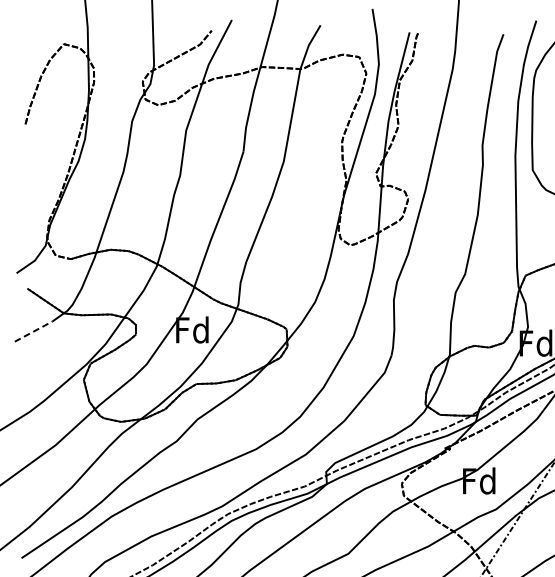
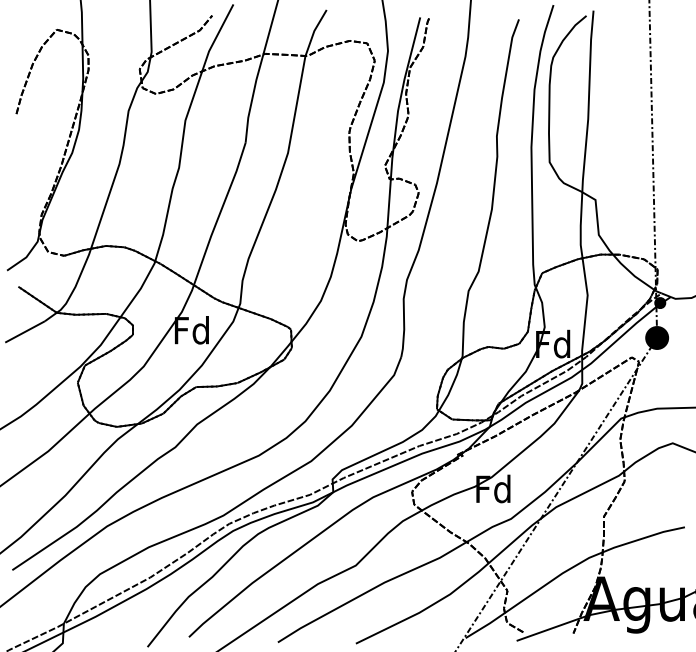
line: (34, 331) -> (25, 331), dashed -> solid

